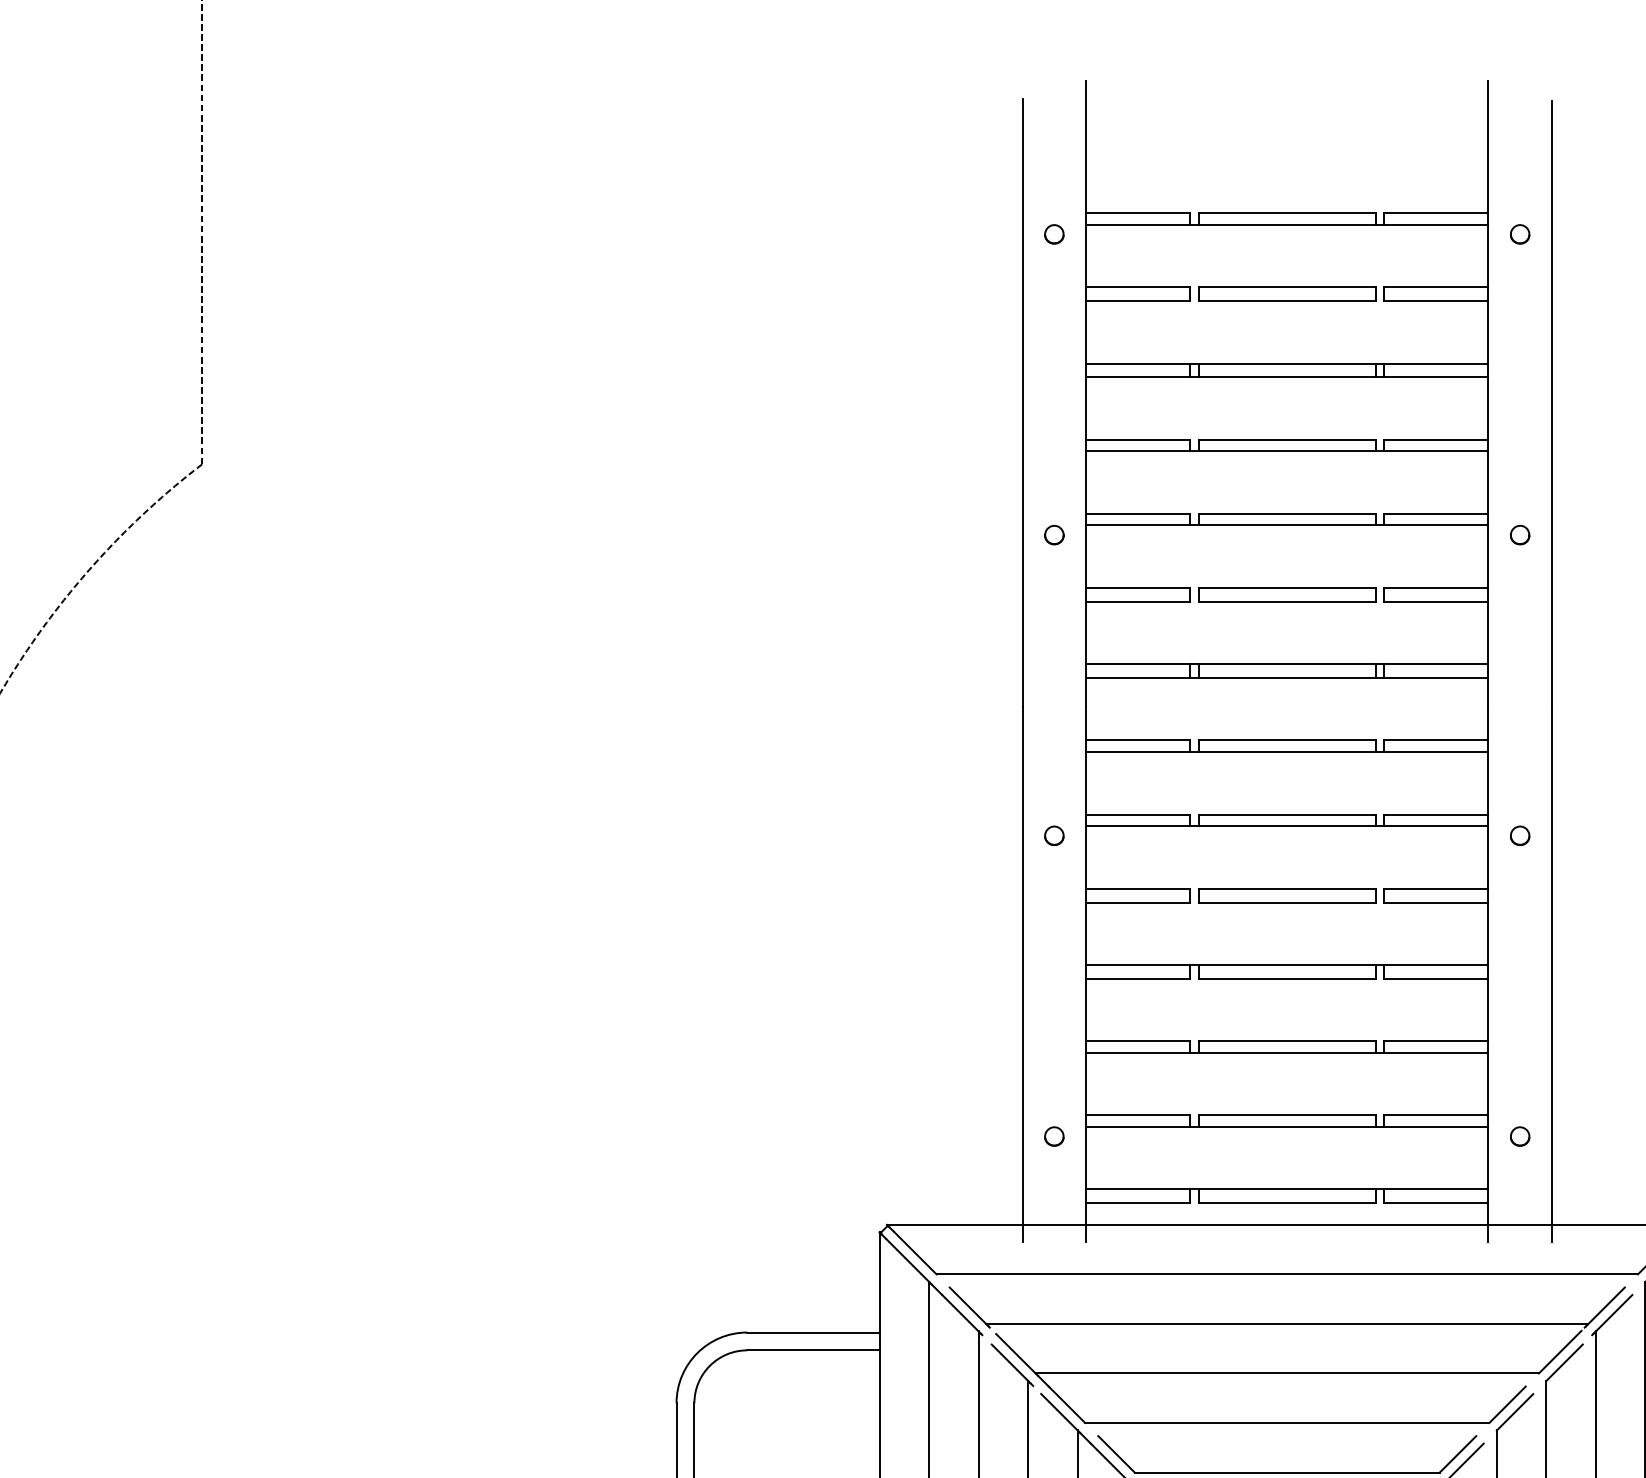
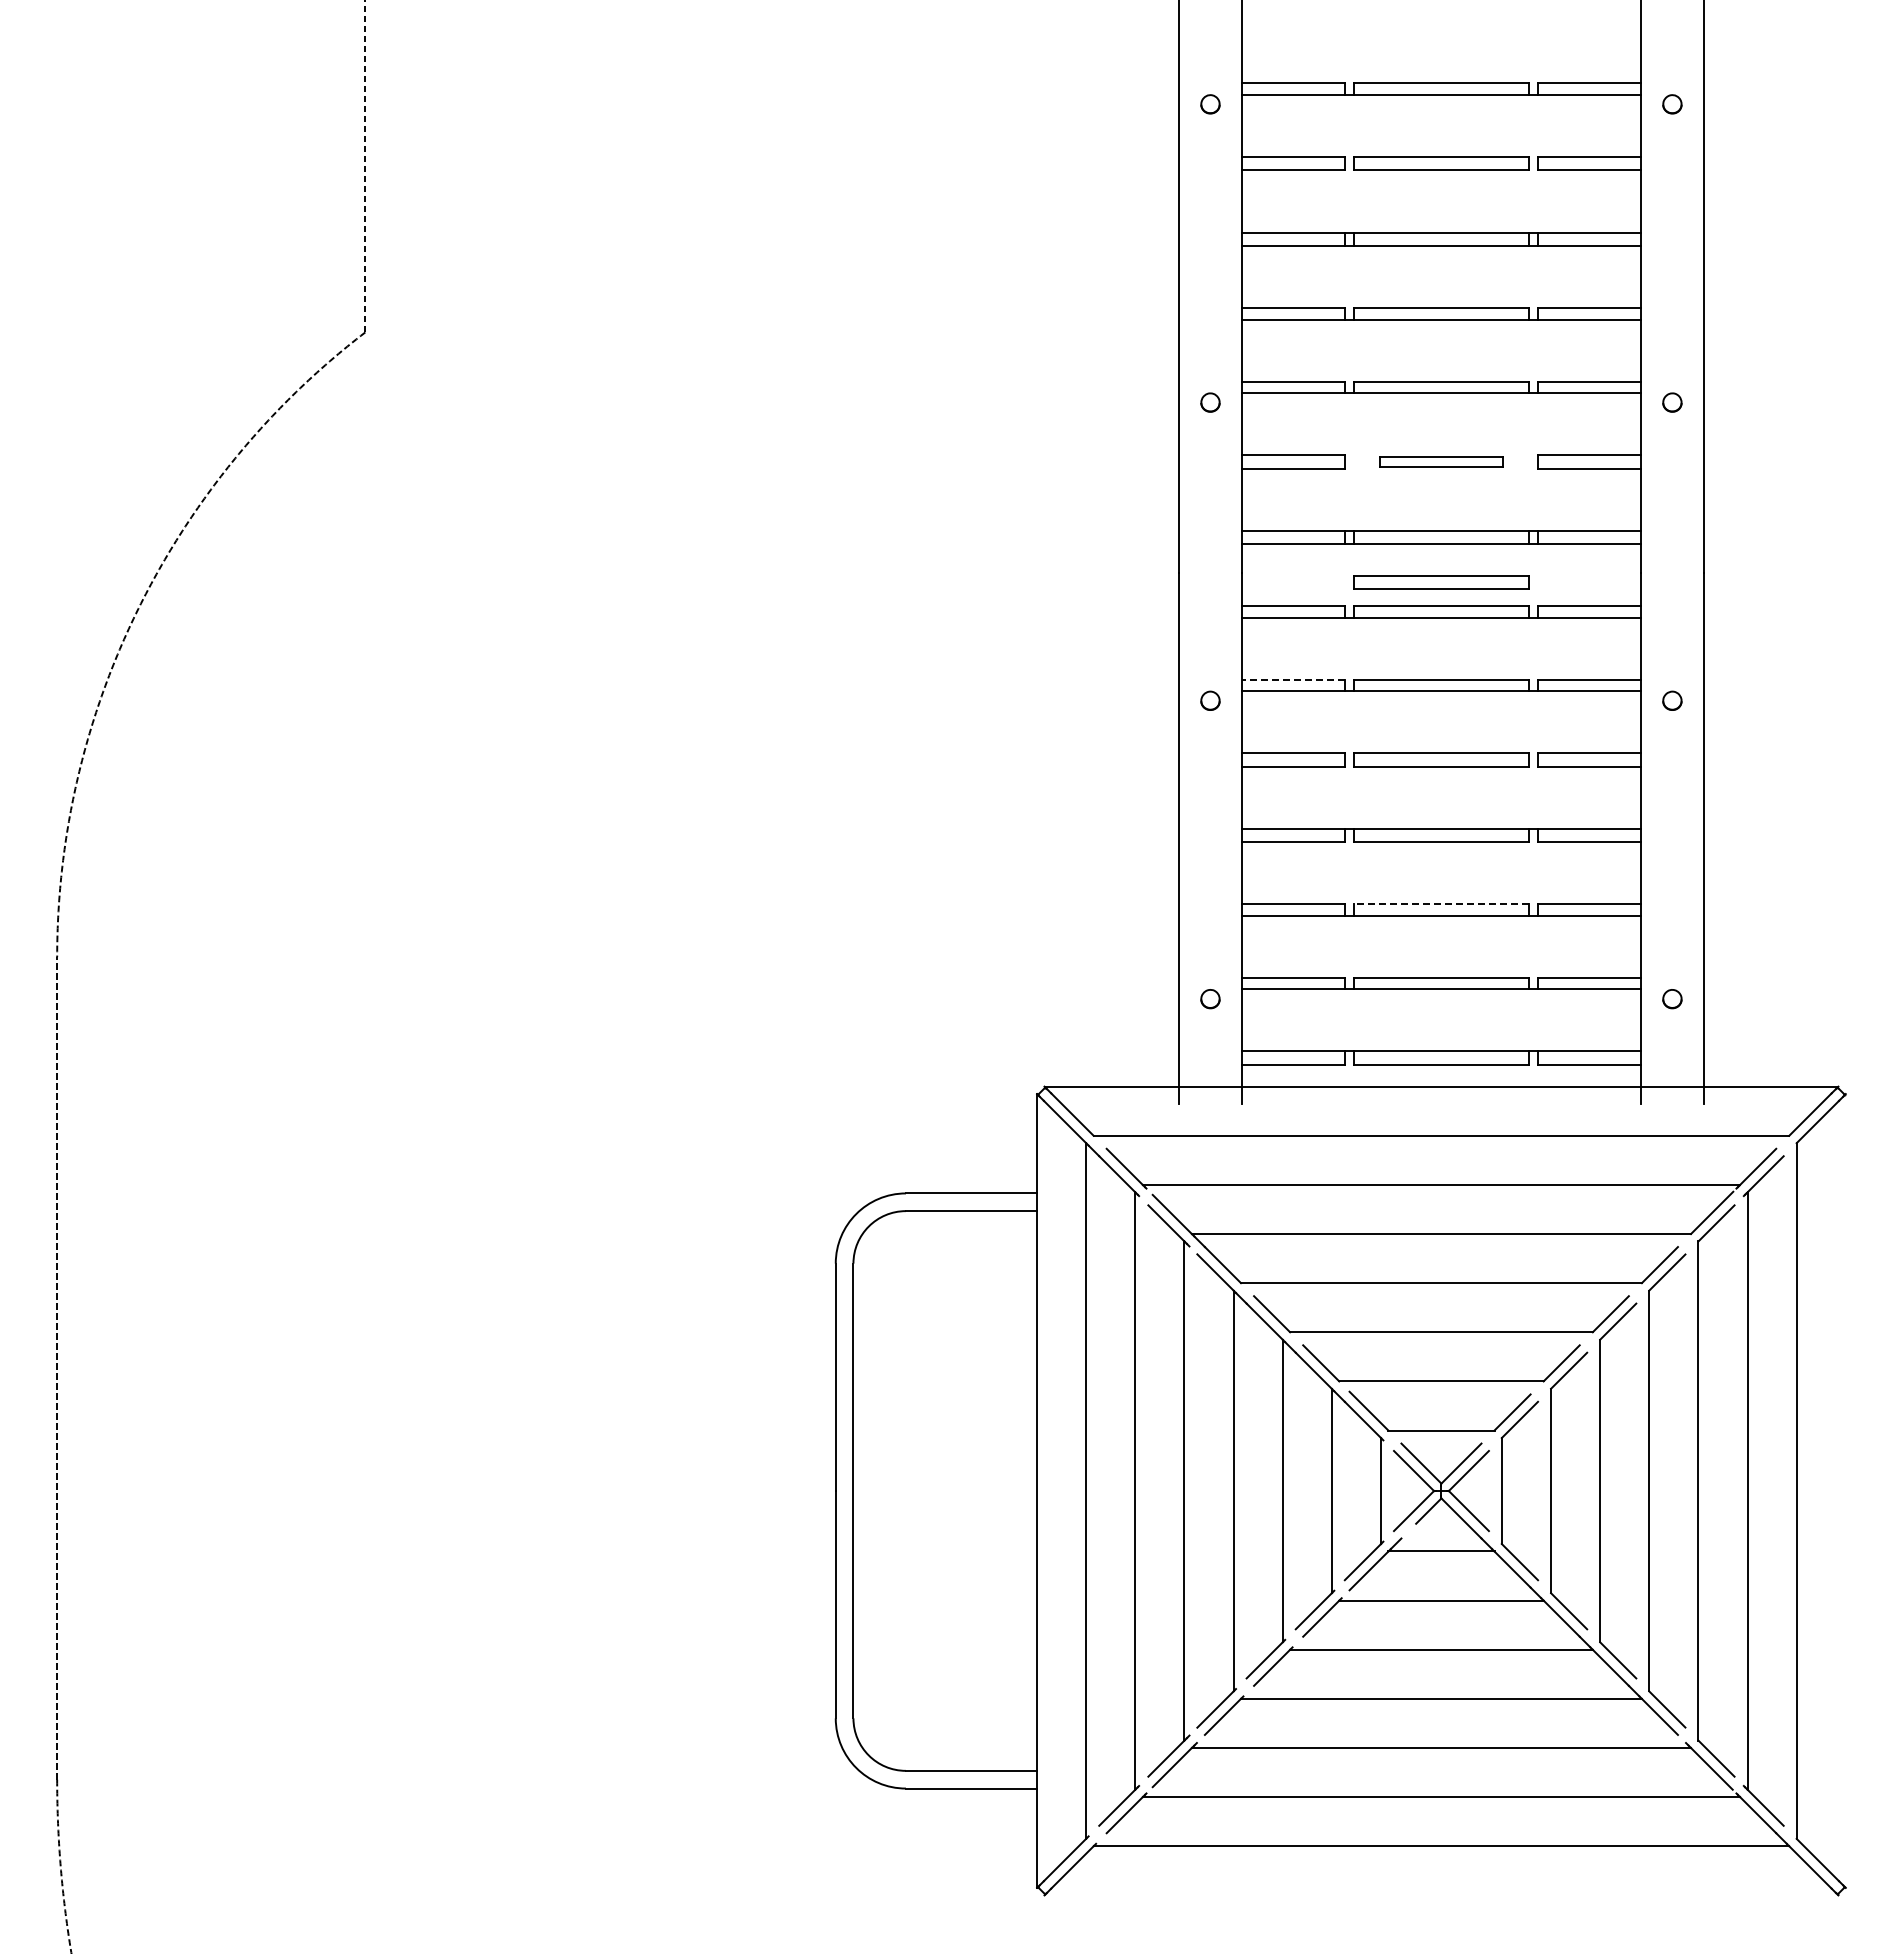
part: (1287, 594) -> (1441, 461), size x0.7
part: (1287, 716) -> (1441, 582), added
line: (1138, 814) -> (1293, 679), solid -> dashed
line: (1287, 1041) -> (1441, 904), solid -> dashed

